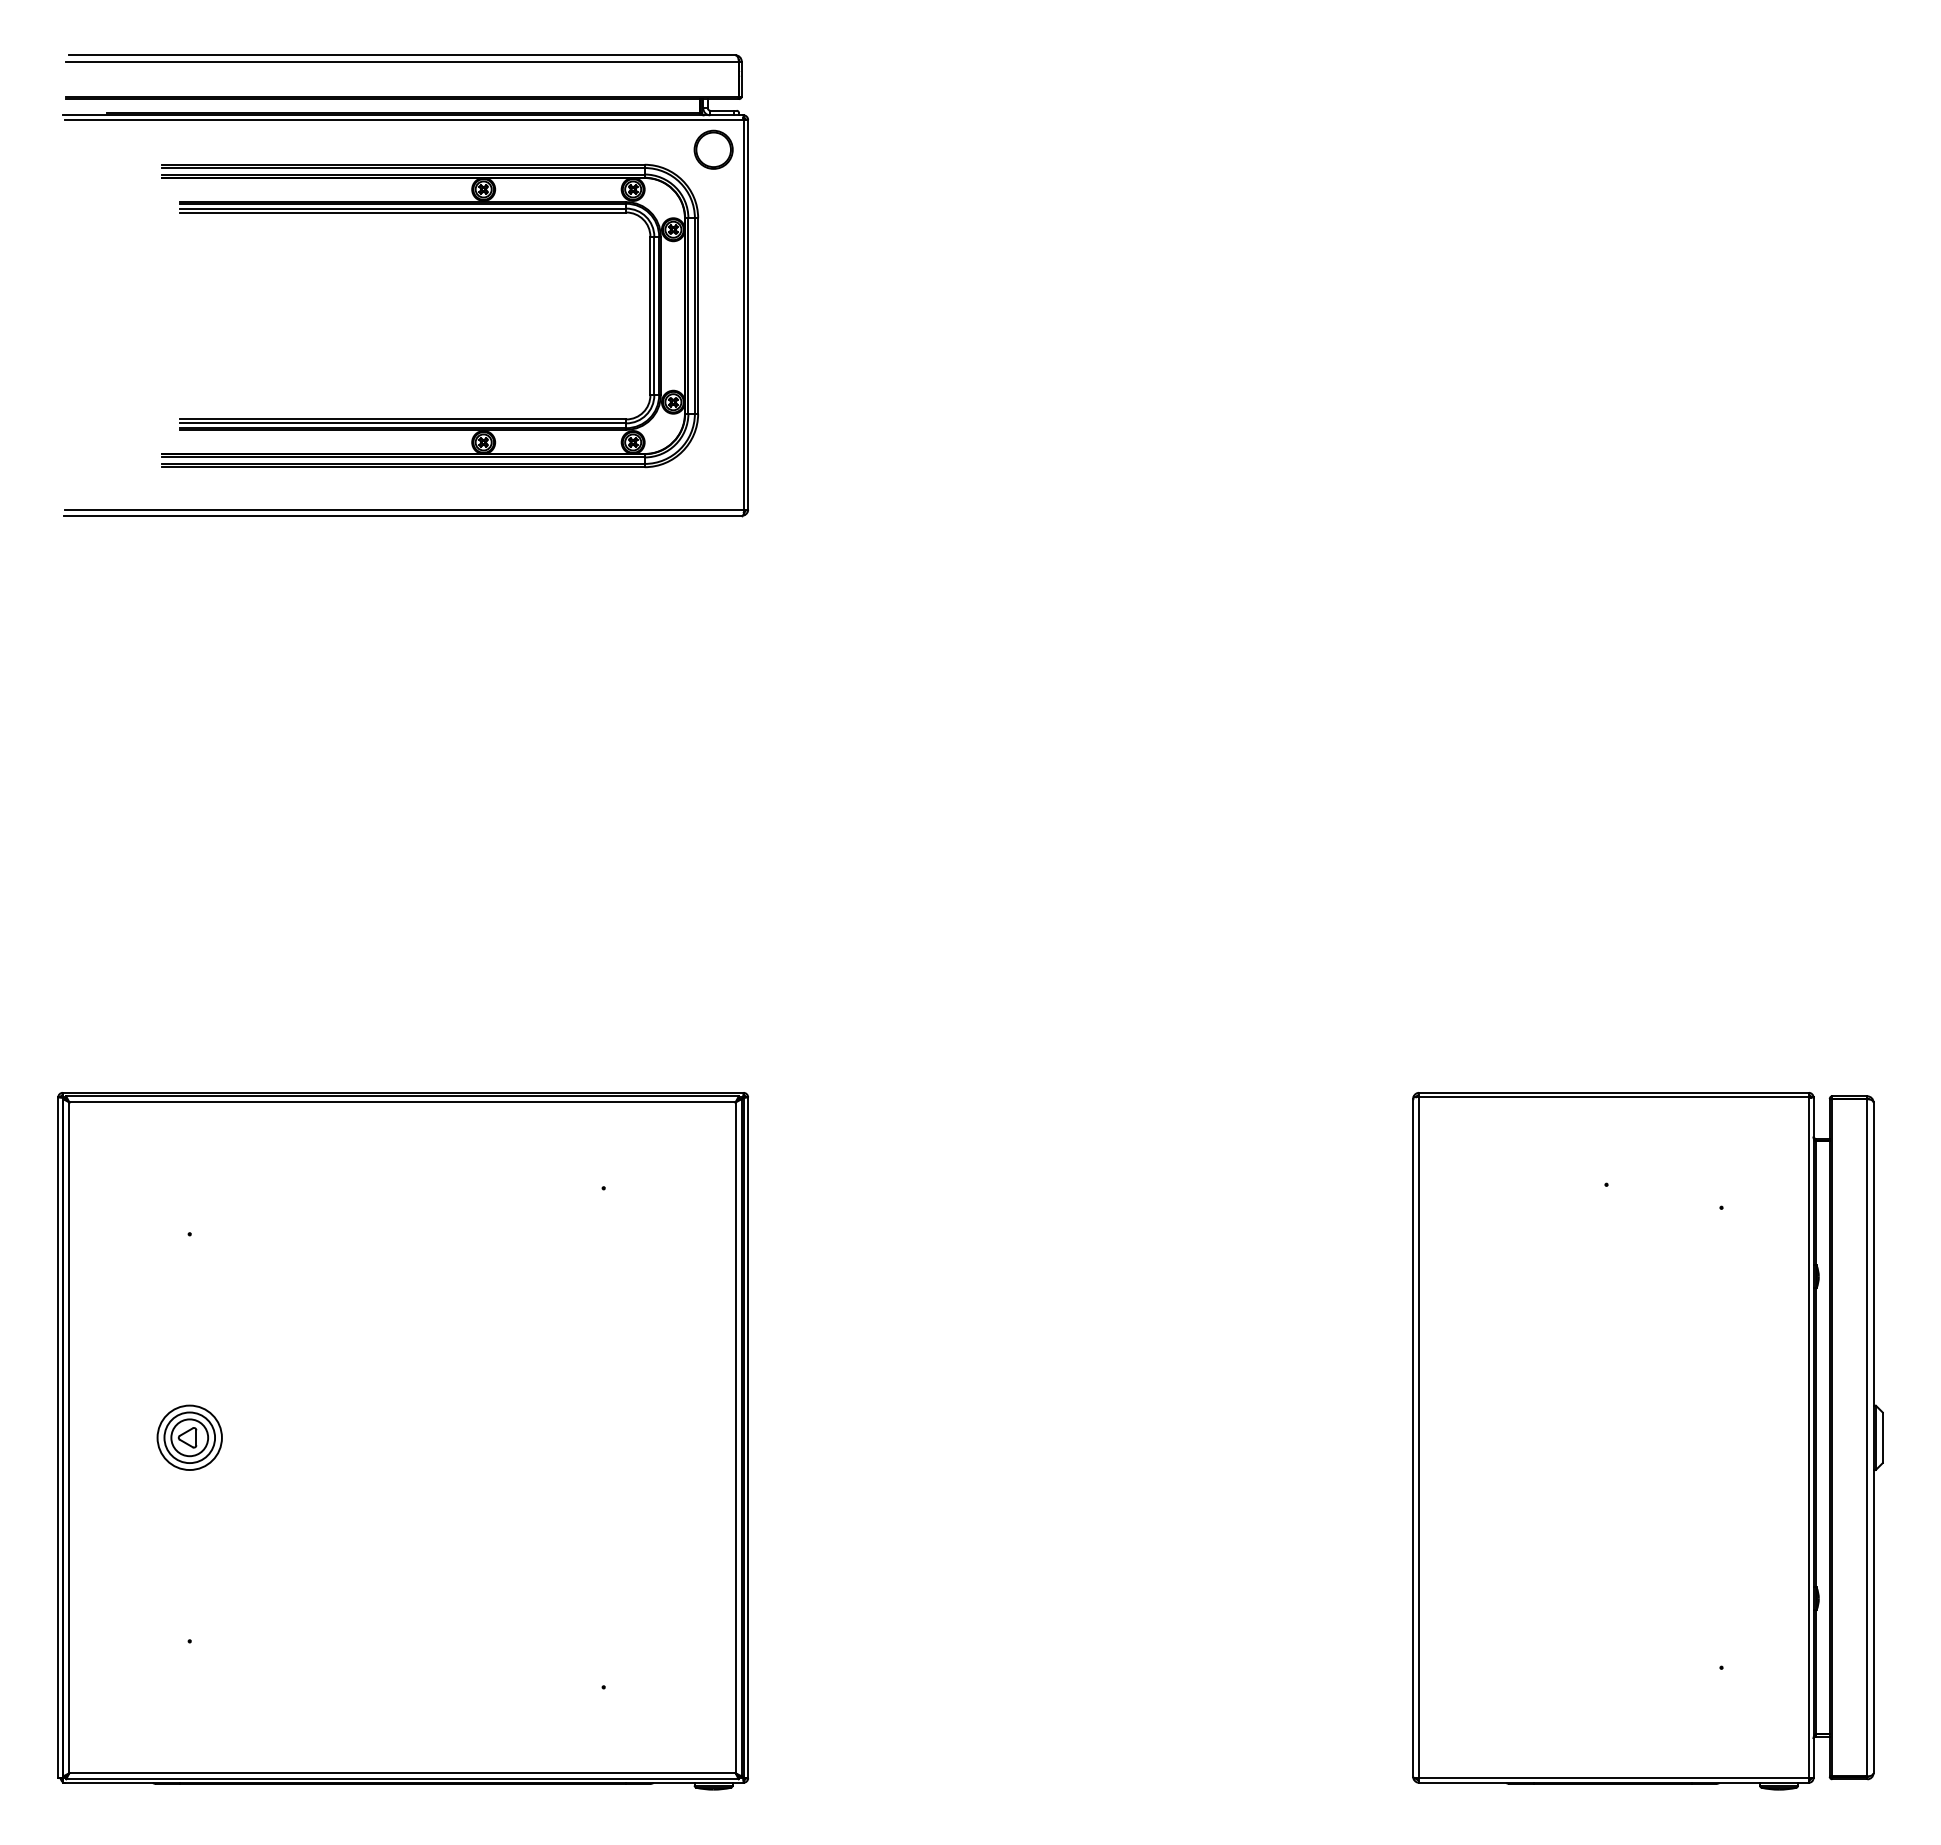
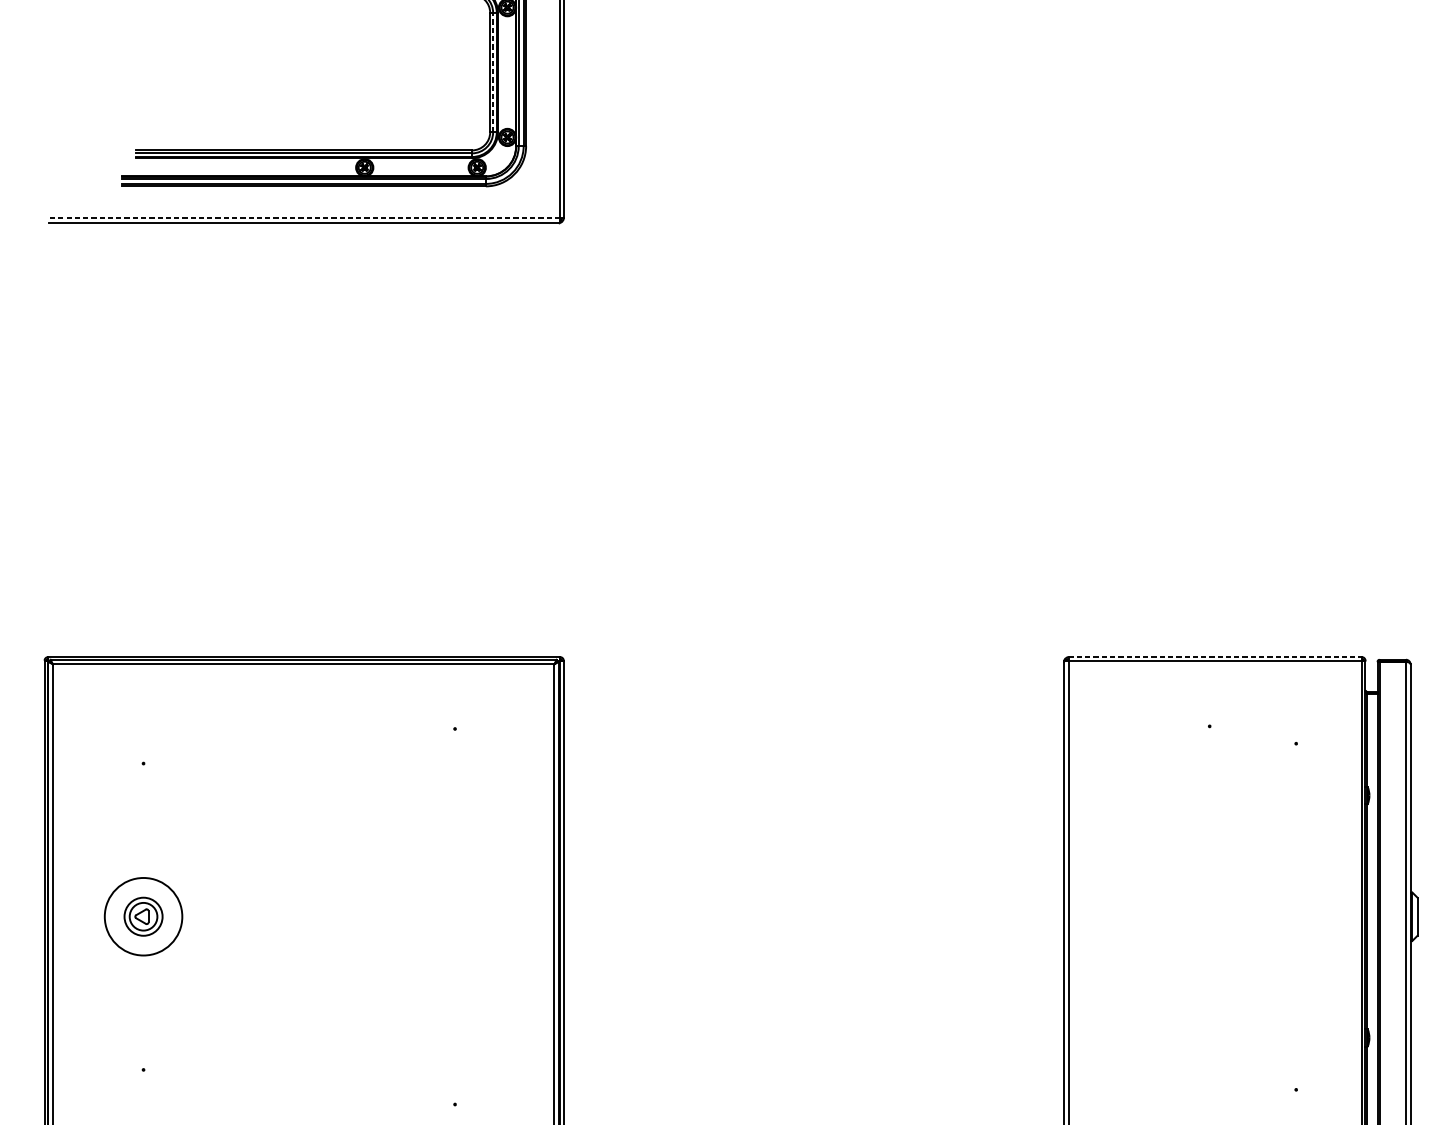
line: (654, 315) -> (493, 72), solid -> dashed
line: (404, 509) -> (305, 218), solid -> dashed
line: (1614, 1092) -> (1215, 656), solid -> dashed
circle: (189, 1437) -> (143, 916), size x1.6

